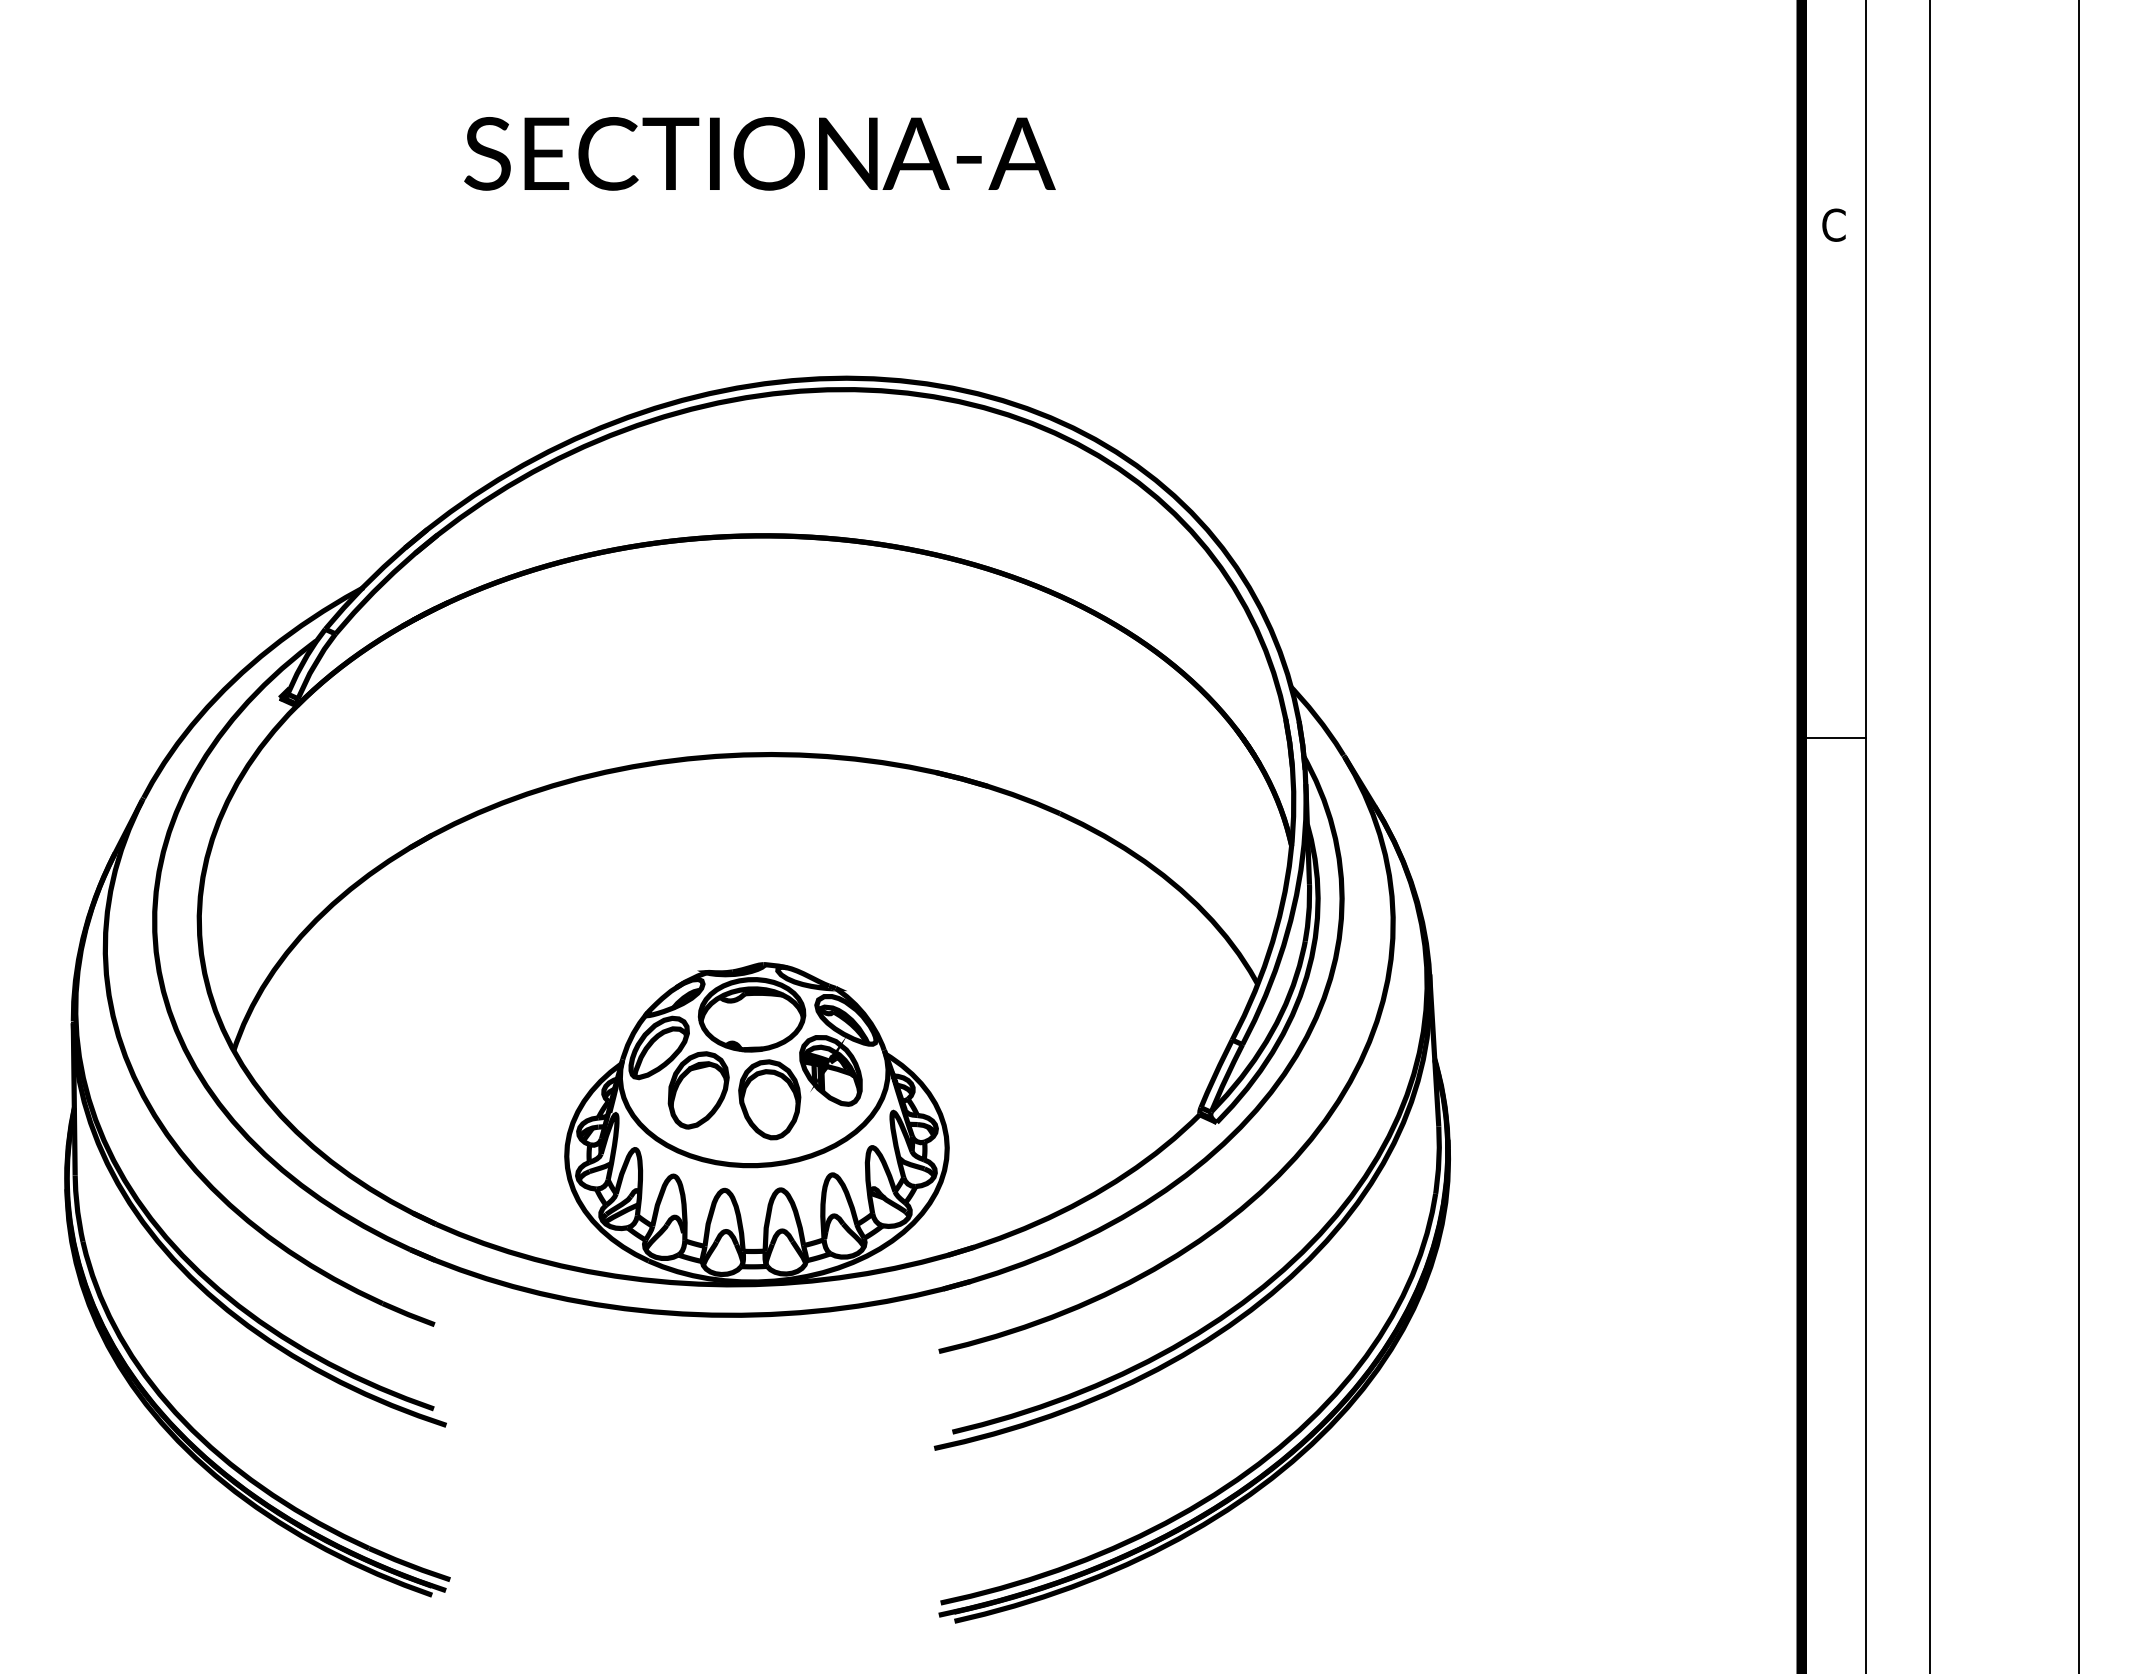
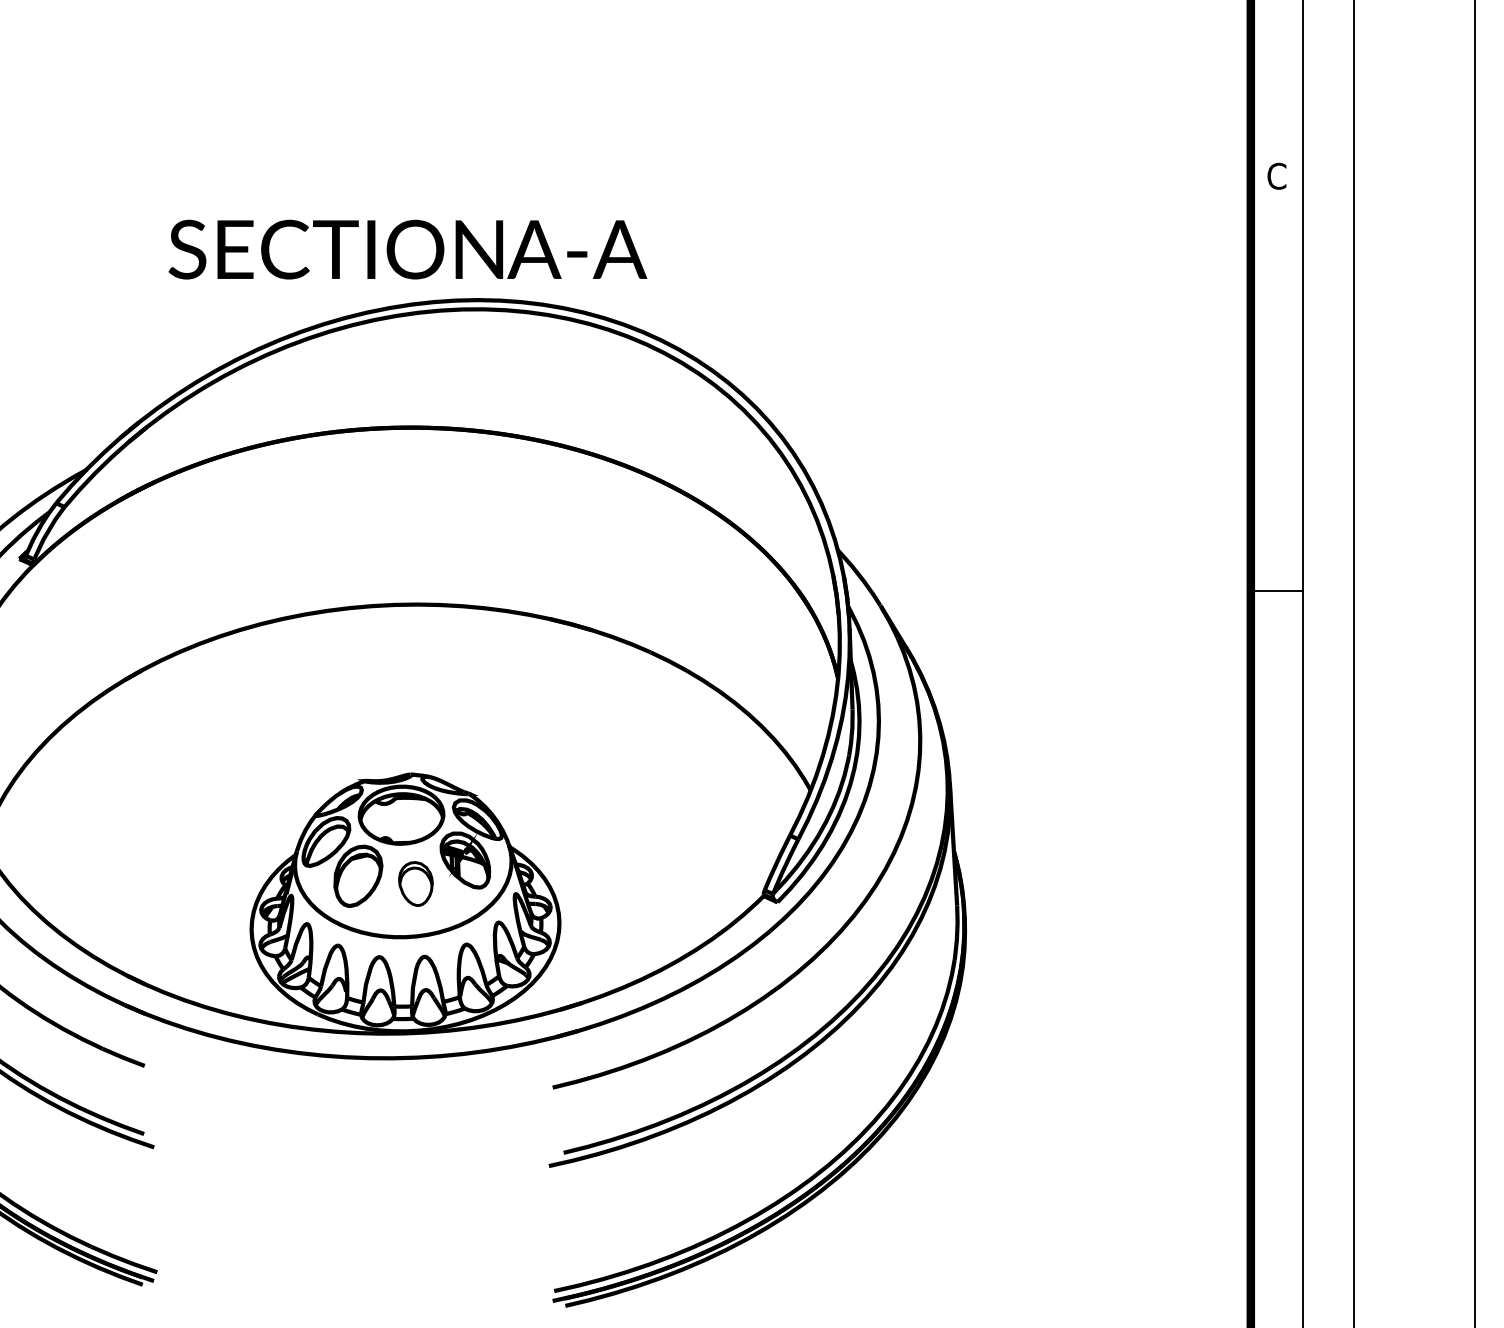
text: (759, 153) -> (407, 249), moved
part: (769, 1099) -> (415, 883), size x0.7

